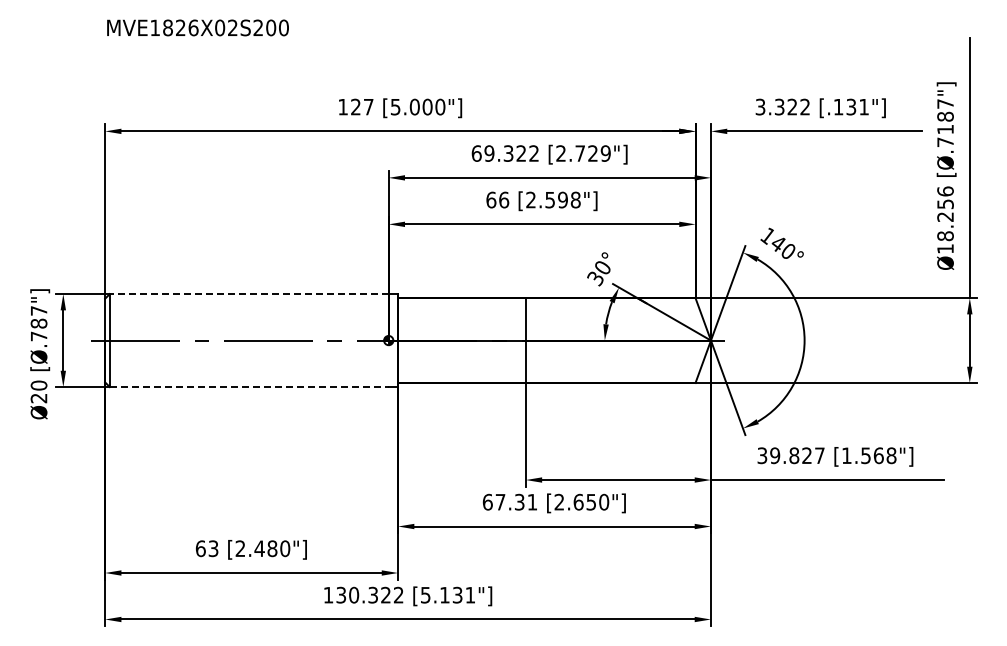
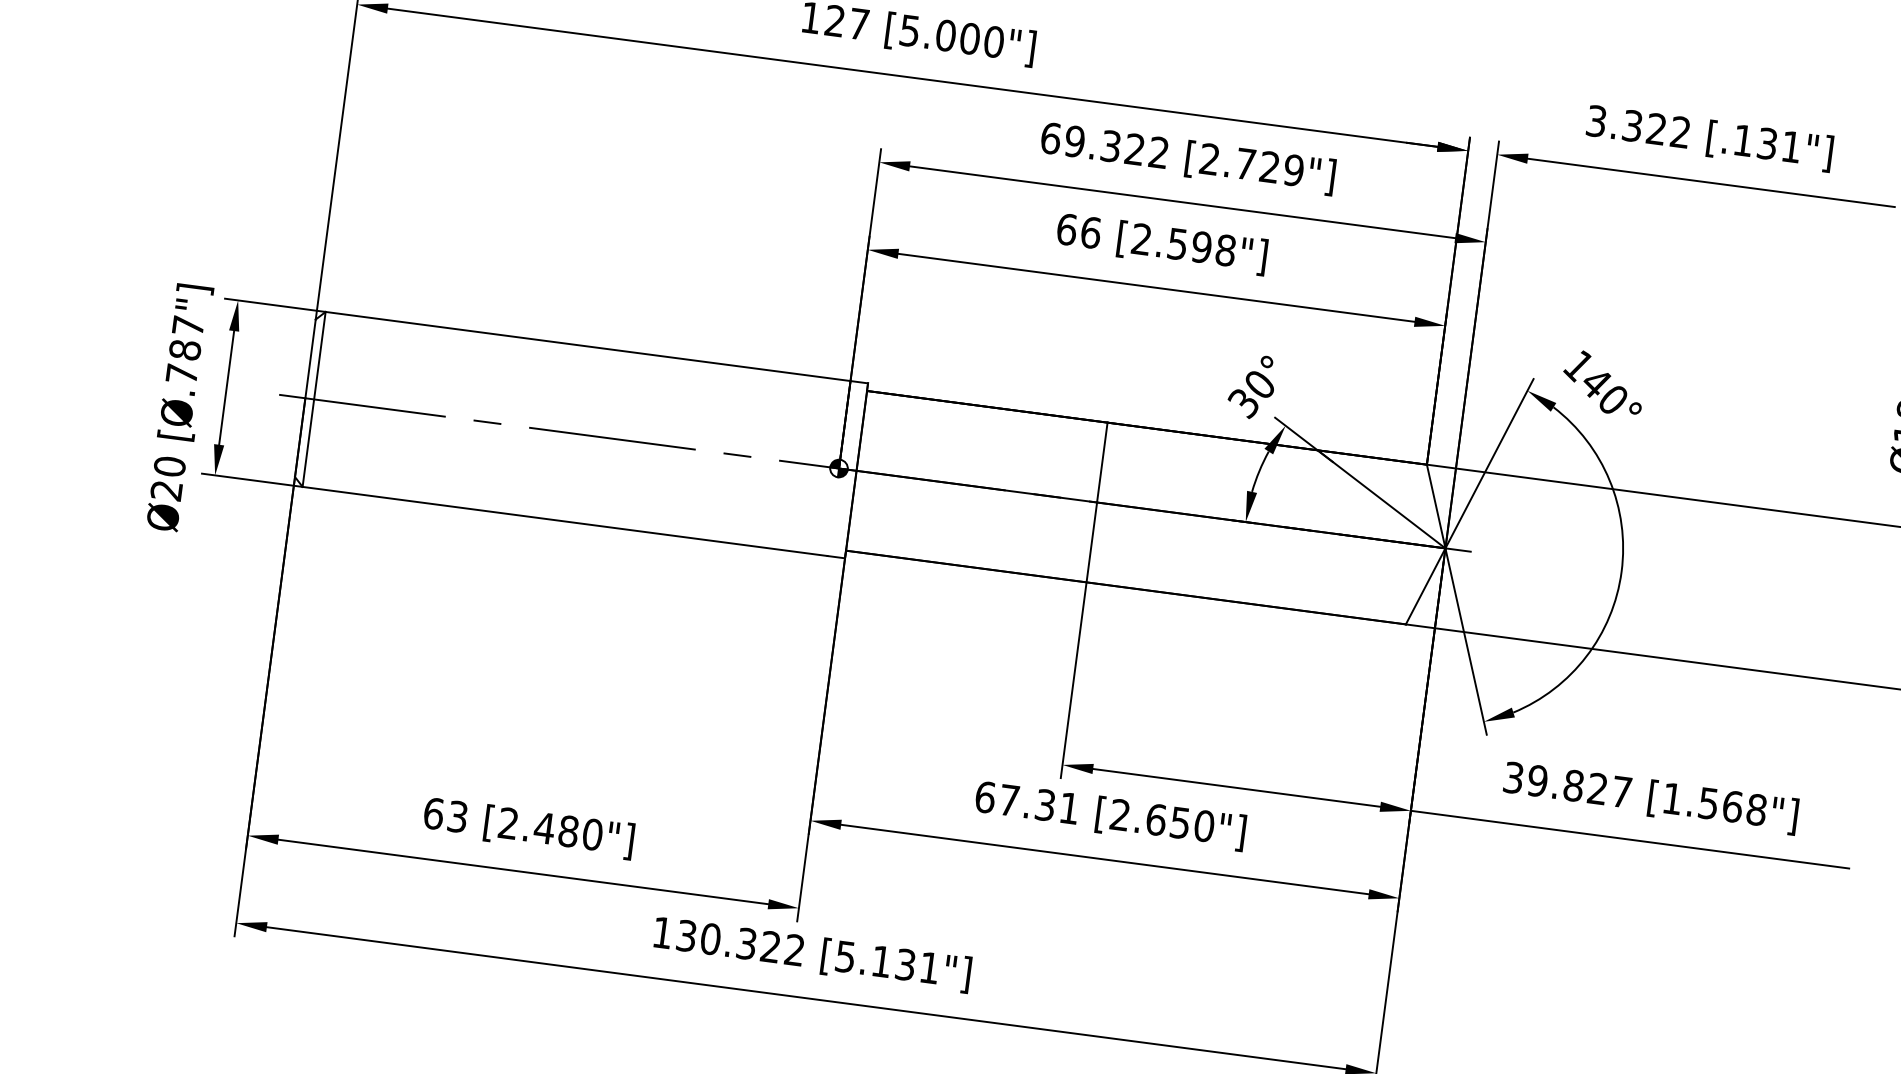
line: (248, 294) -> (586, 347), dashed -> solid
line: (249, 387) -> (565, 522), dashed -> solid

